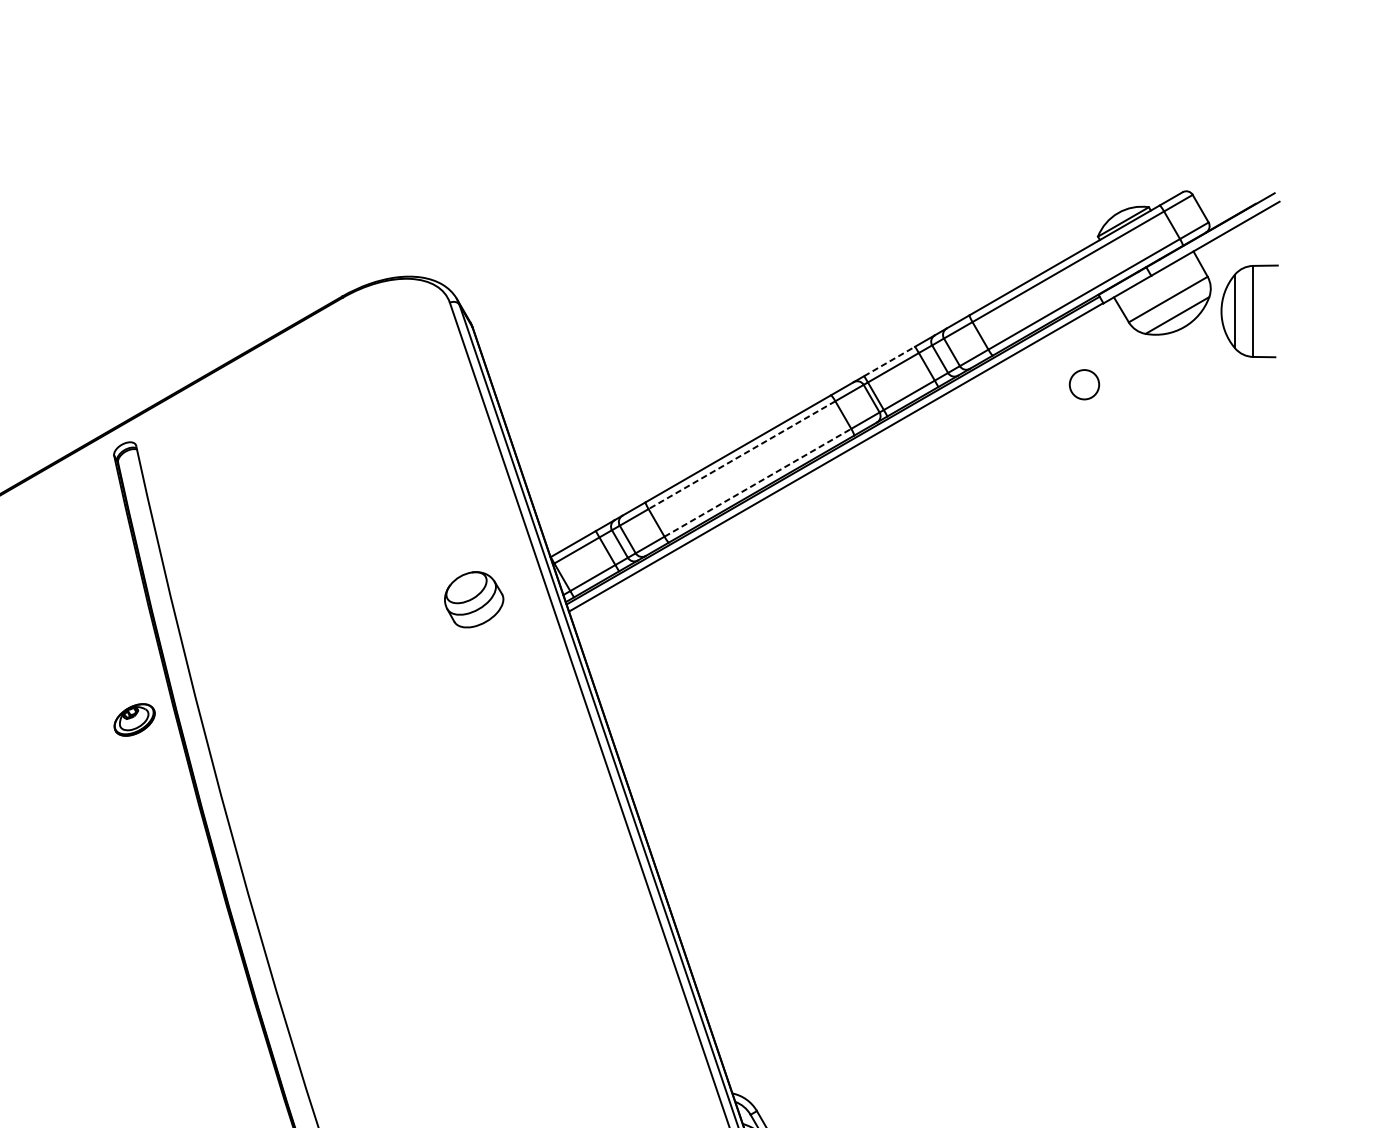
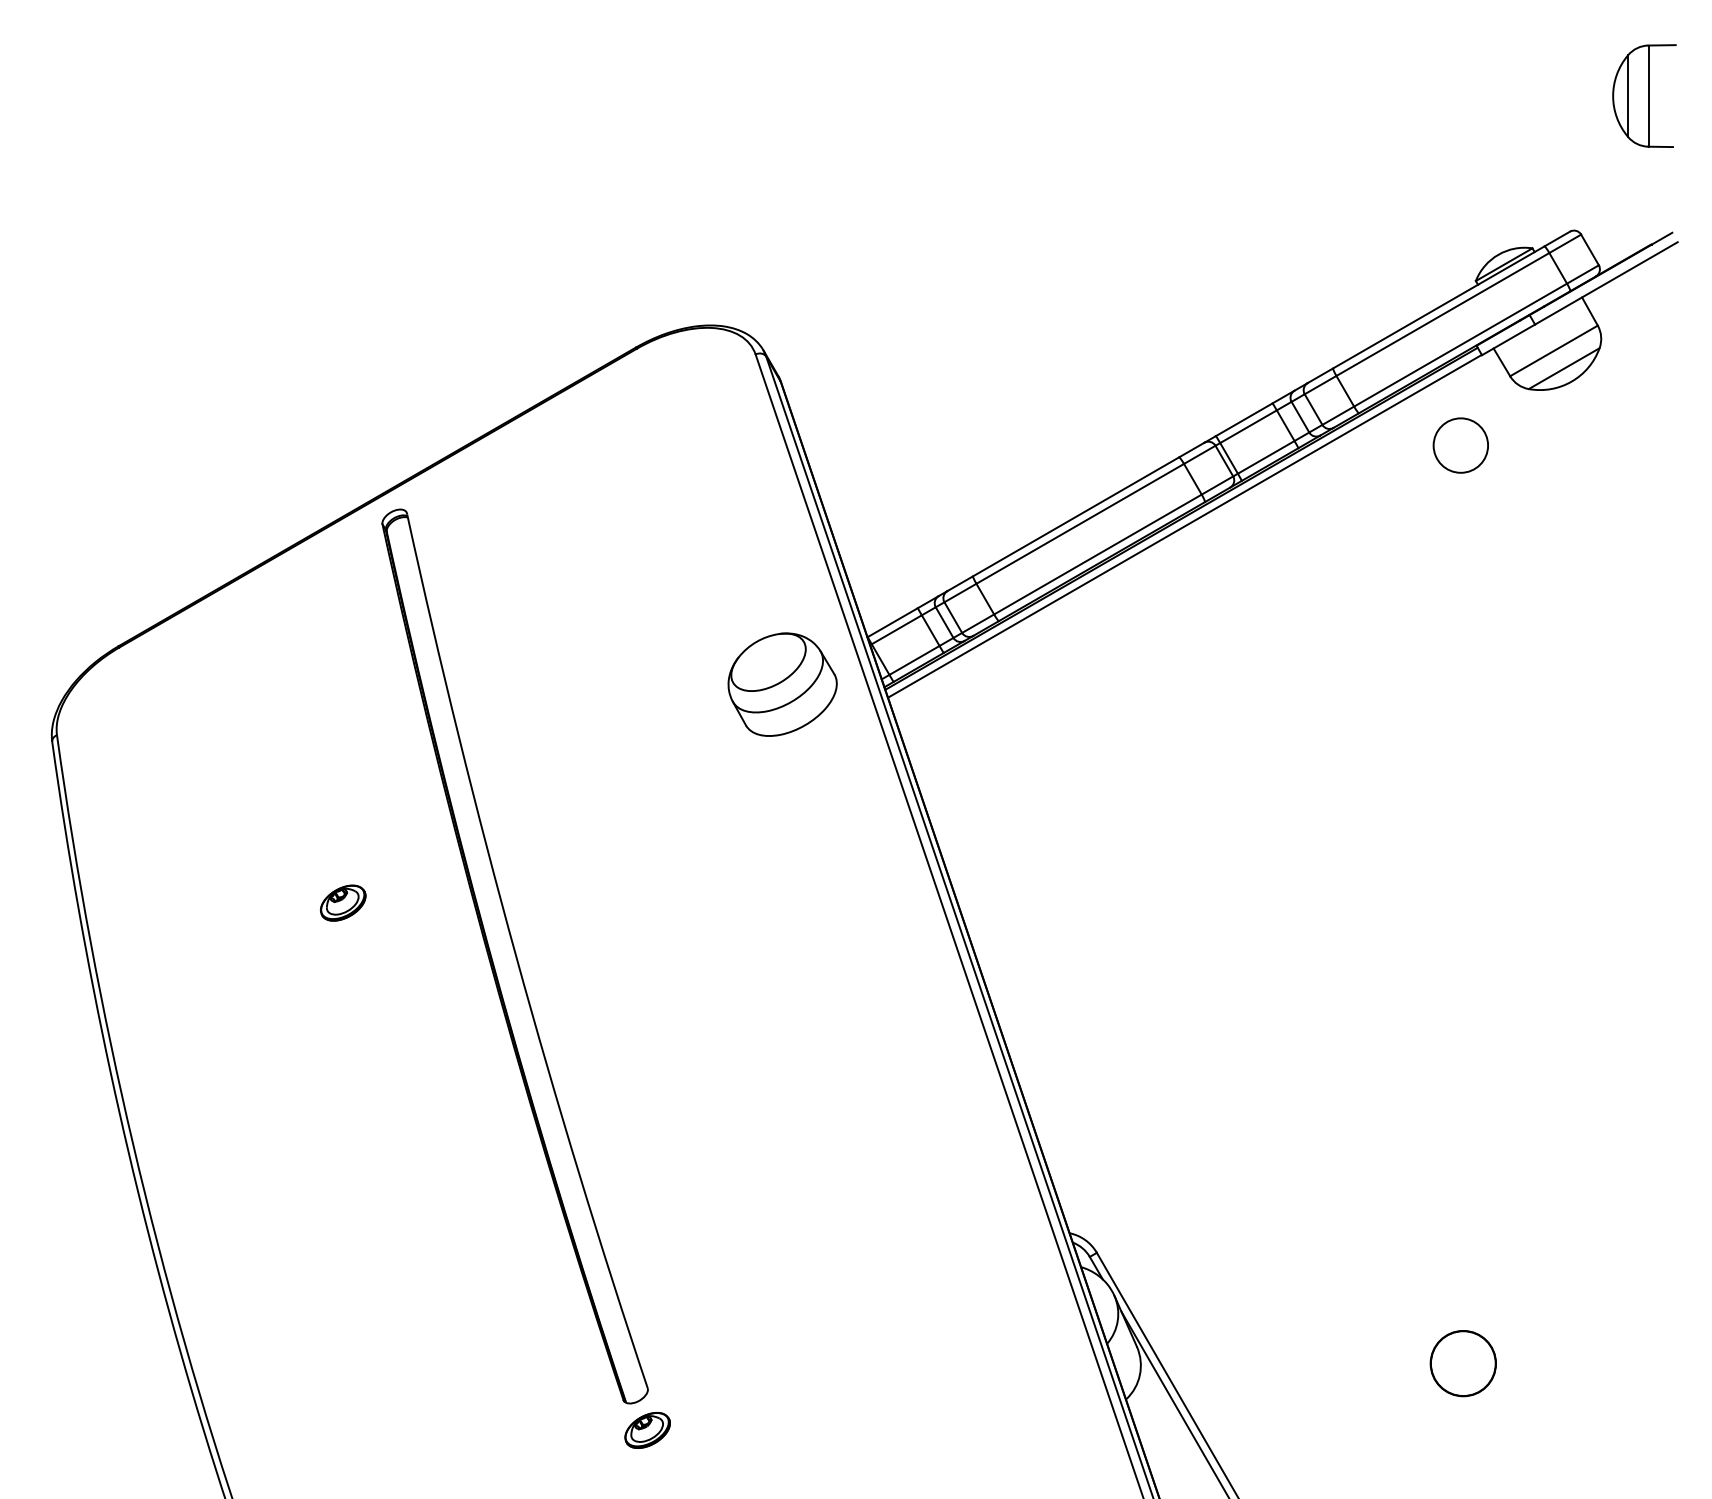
part: (1249, 310) -> (1644, 95), moved
line: (889, 361) -> (1244, 419), dashed -> solid
circle: (1084, 384) -> (1460, 445), size x1.67
line: (742, 454) -> (1080, 523), dashed -> solid
line: (757, 482) -> (1097, 554), dashed -> solid
part: (474, 599) -> (782, 684), size x1.67
part: (134, 719) -> (343, 902), moved

